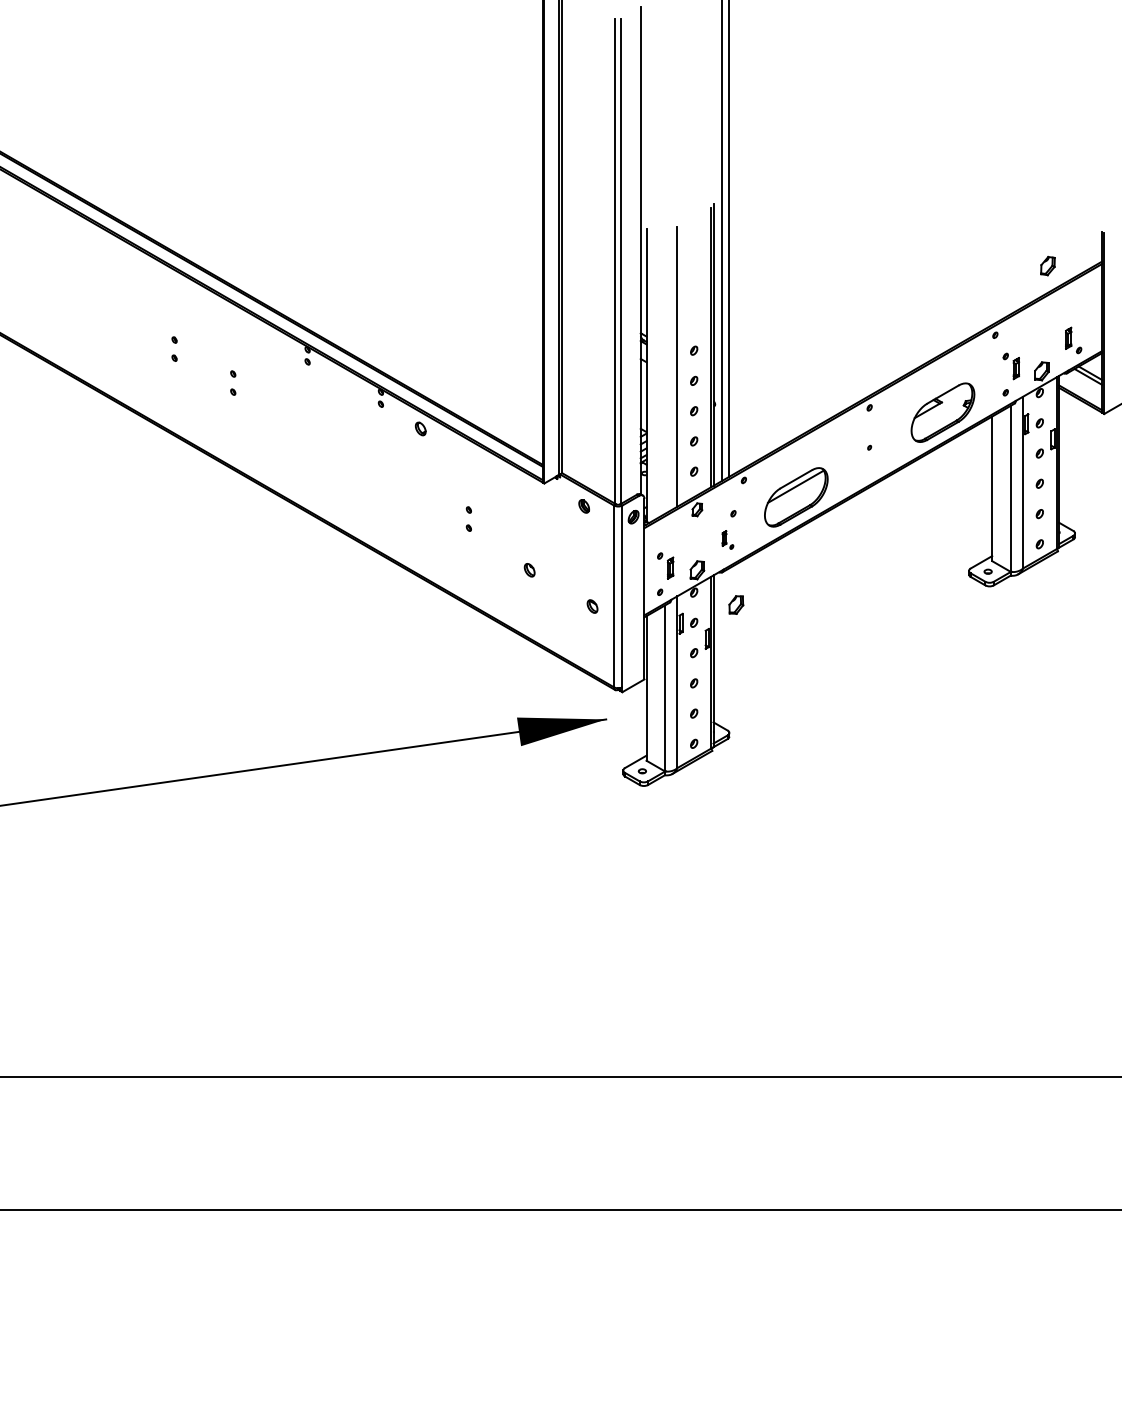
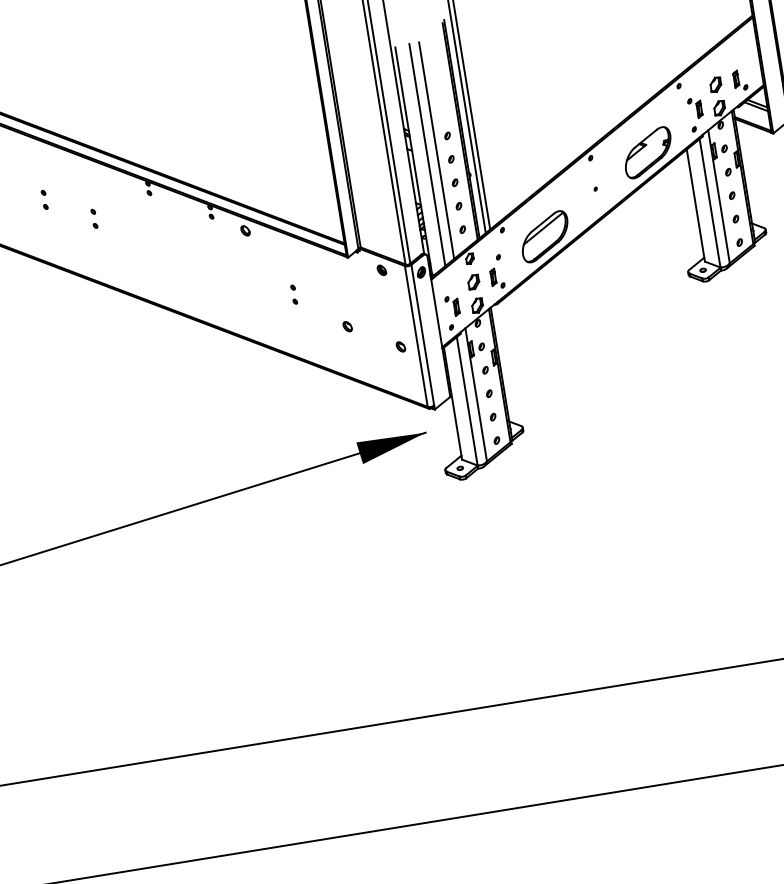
part: (1047, 265) -> (715, 84), moved
line: (664, 370) -> (427, 155), added
part: (727, 539) -> (497, 278), size x1.43
part: (736, 604) -> (473, 281), moved

